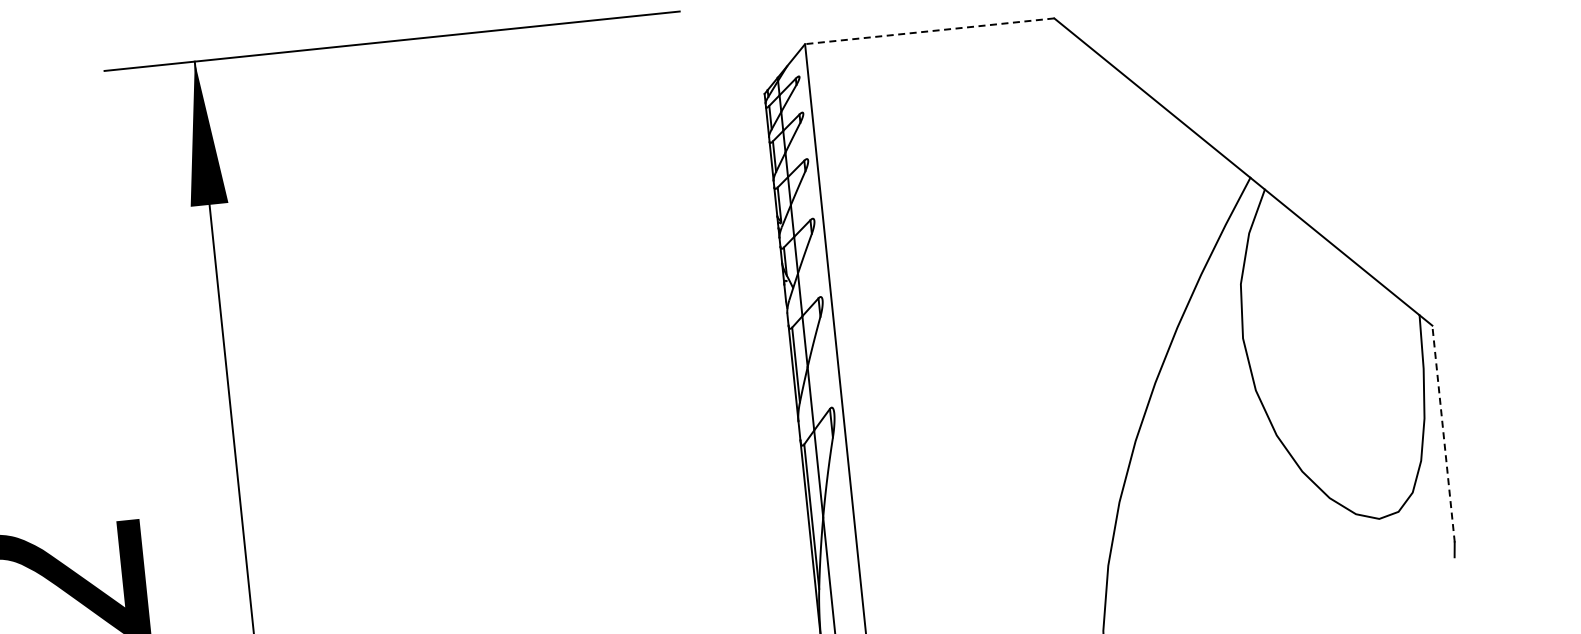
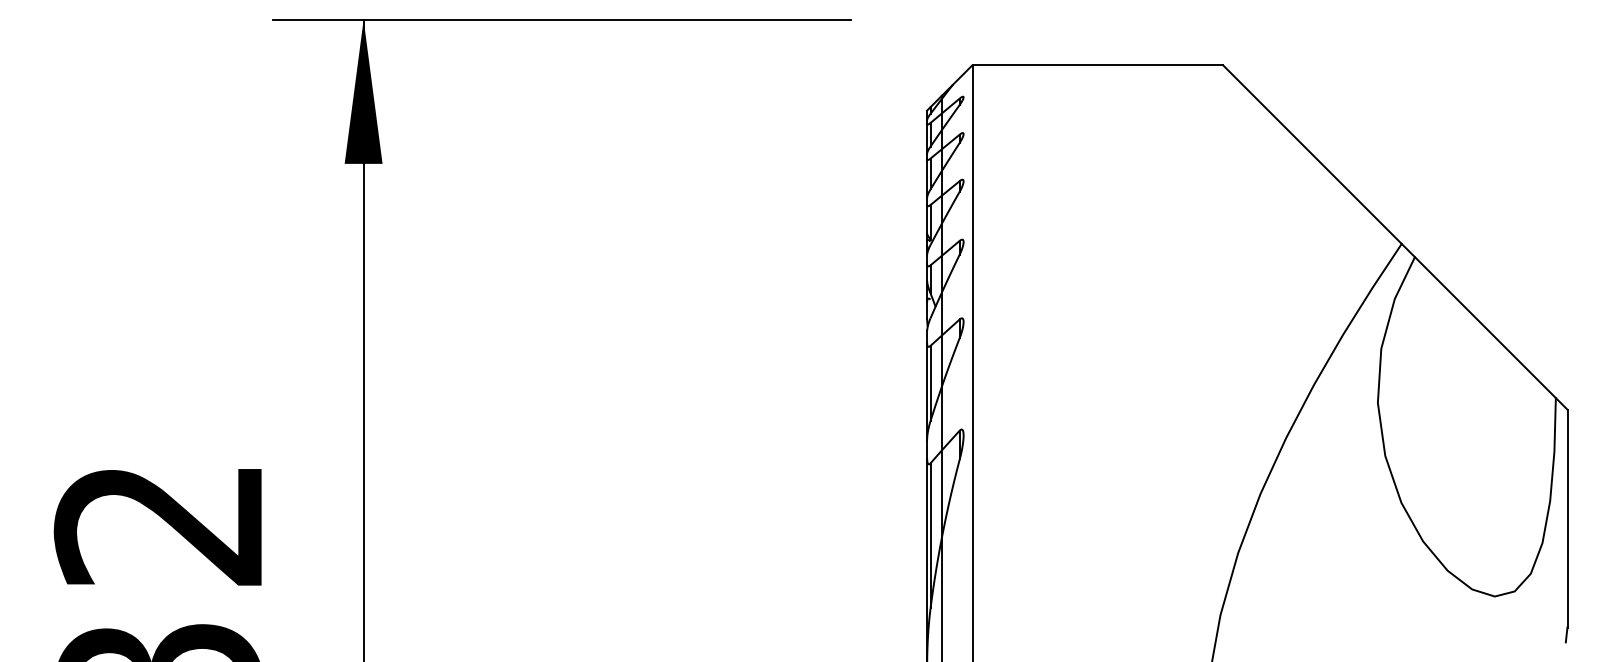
line: (929, 31) -> (1097, 65), dashed -> solid
line: (1443, 433) -> (1567, 518), dashed -> solid

